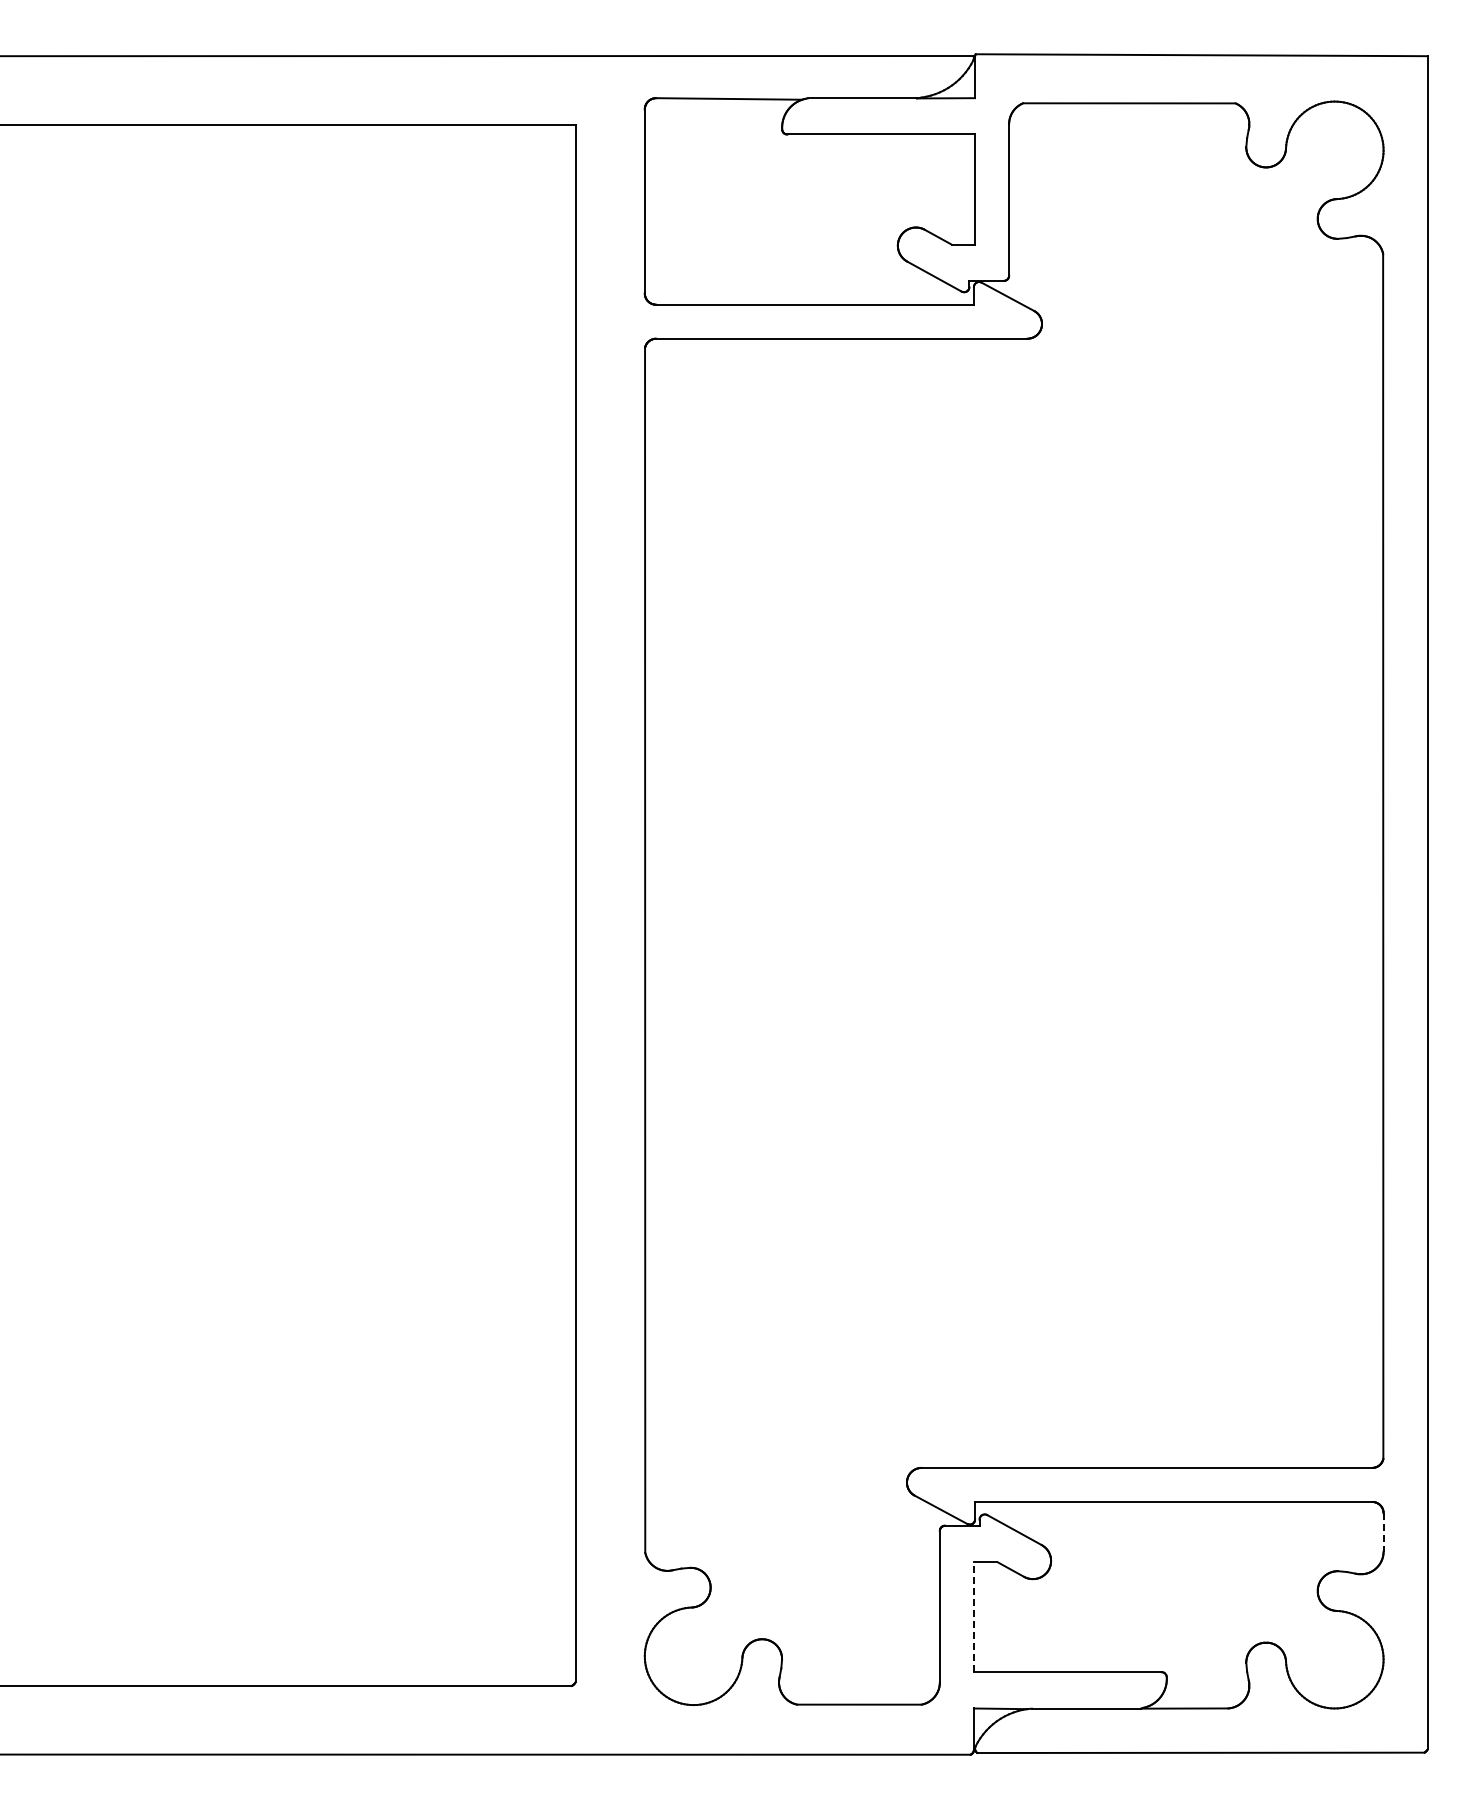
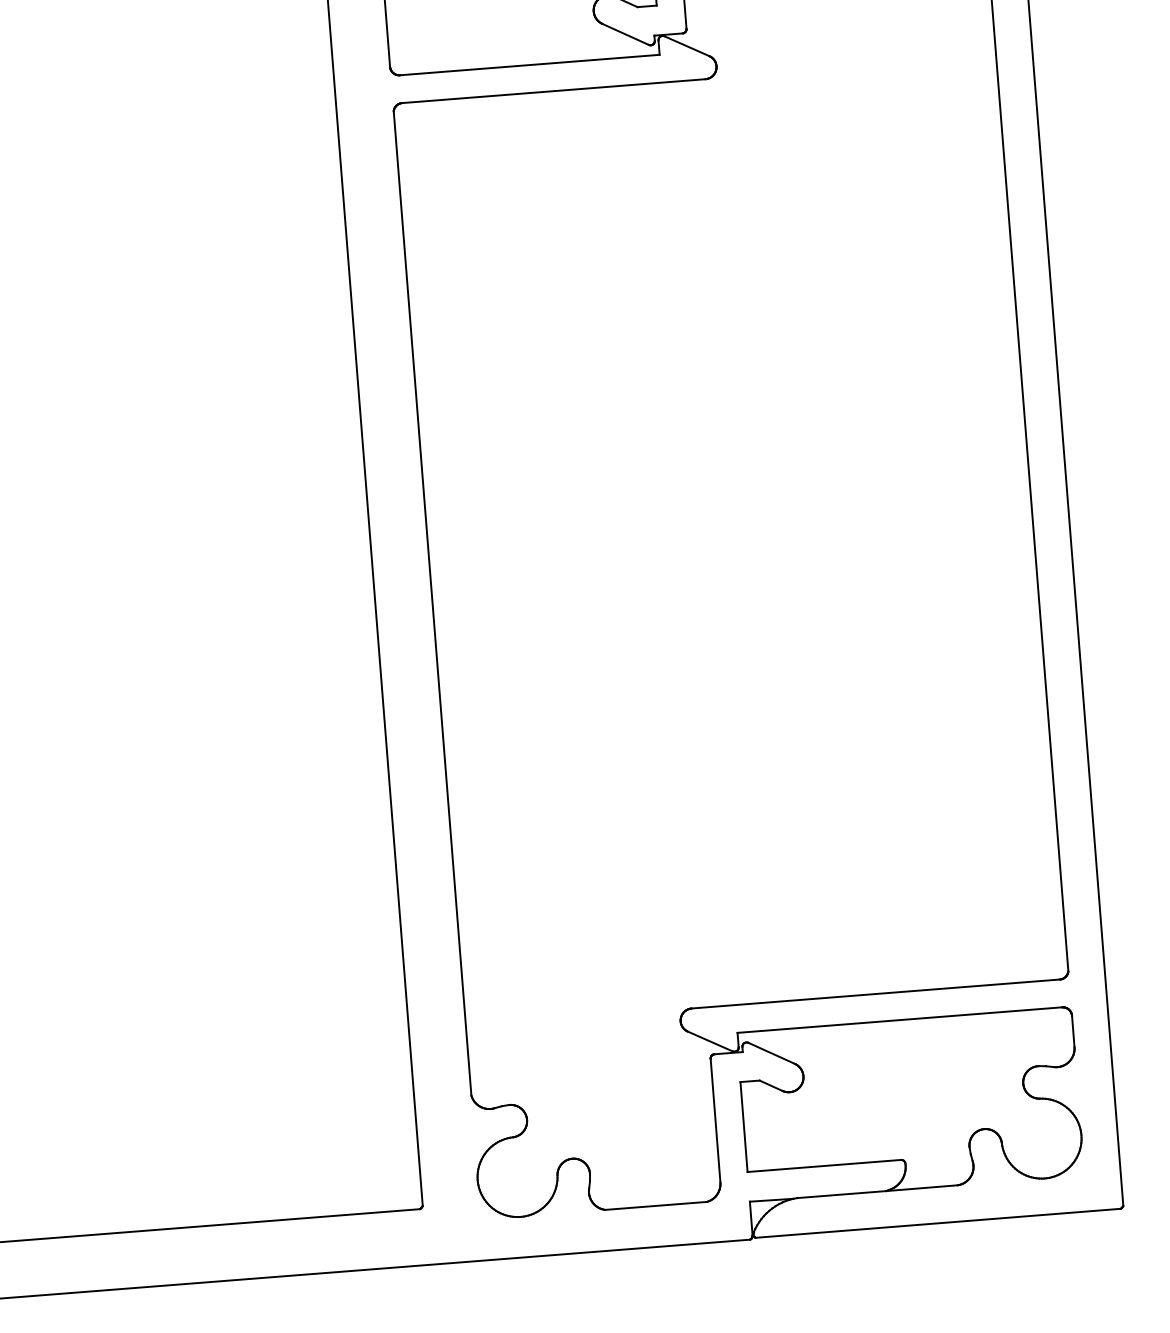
line: (1383, 1532) -> (1073, 1031), dashed -> solid
line: (973, 1616) -> (743, 1126), dashed -> solid

